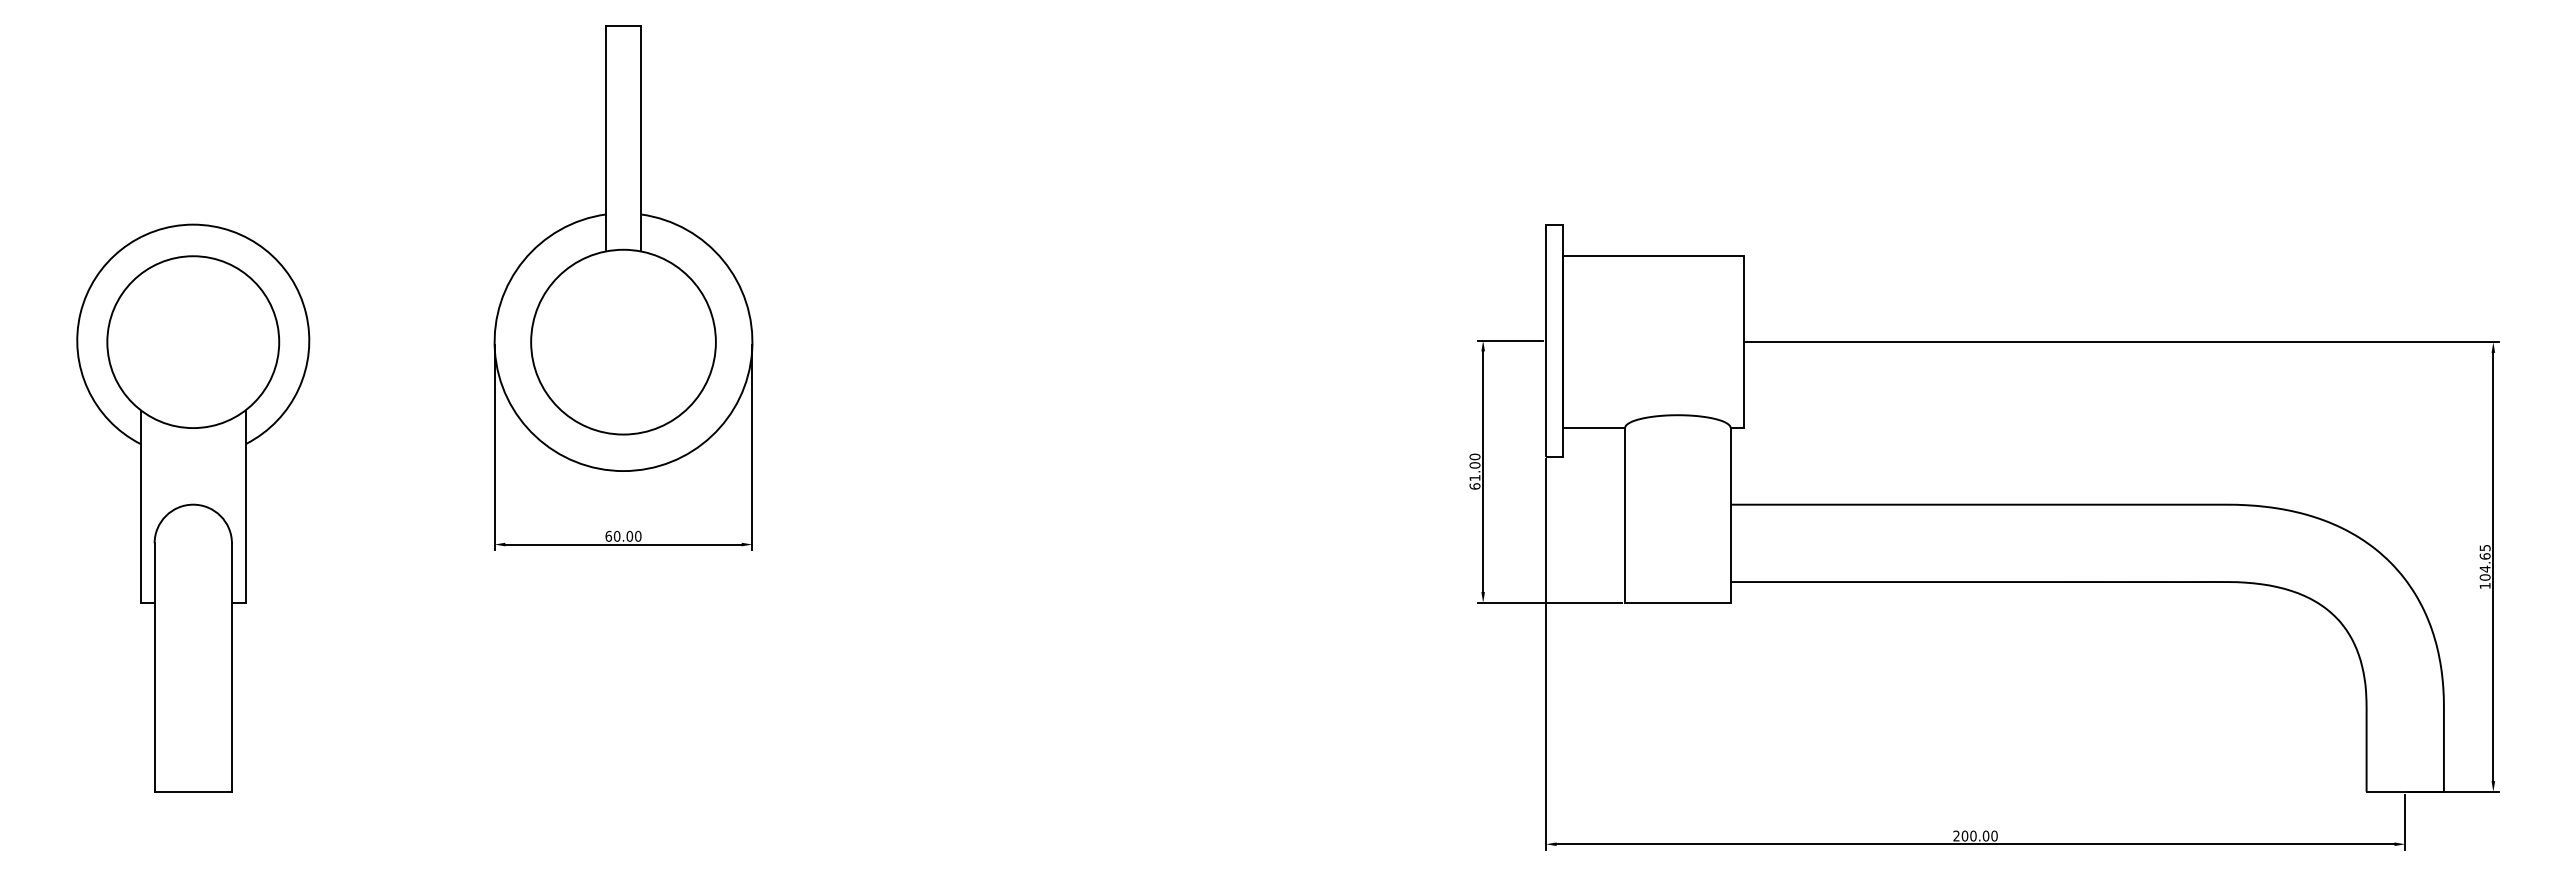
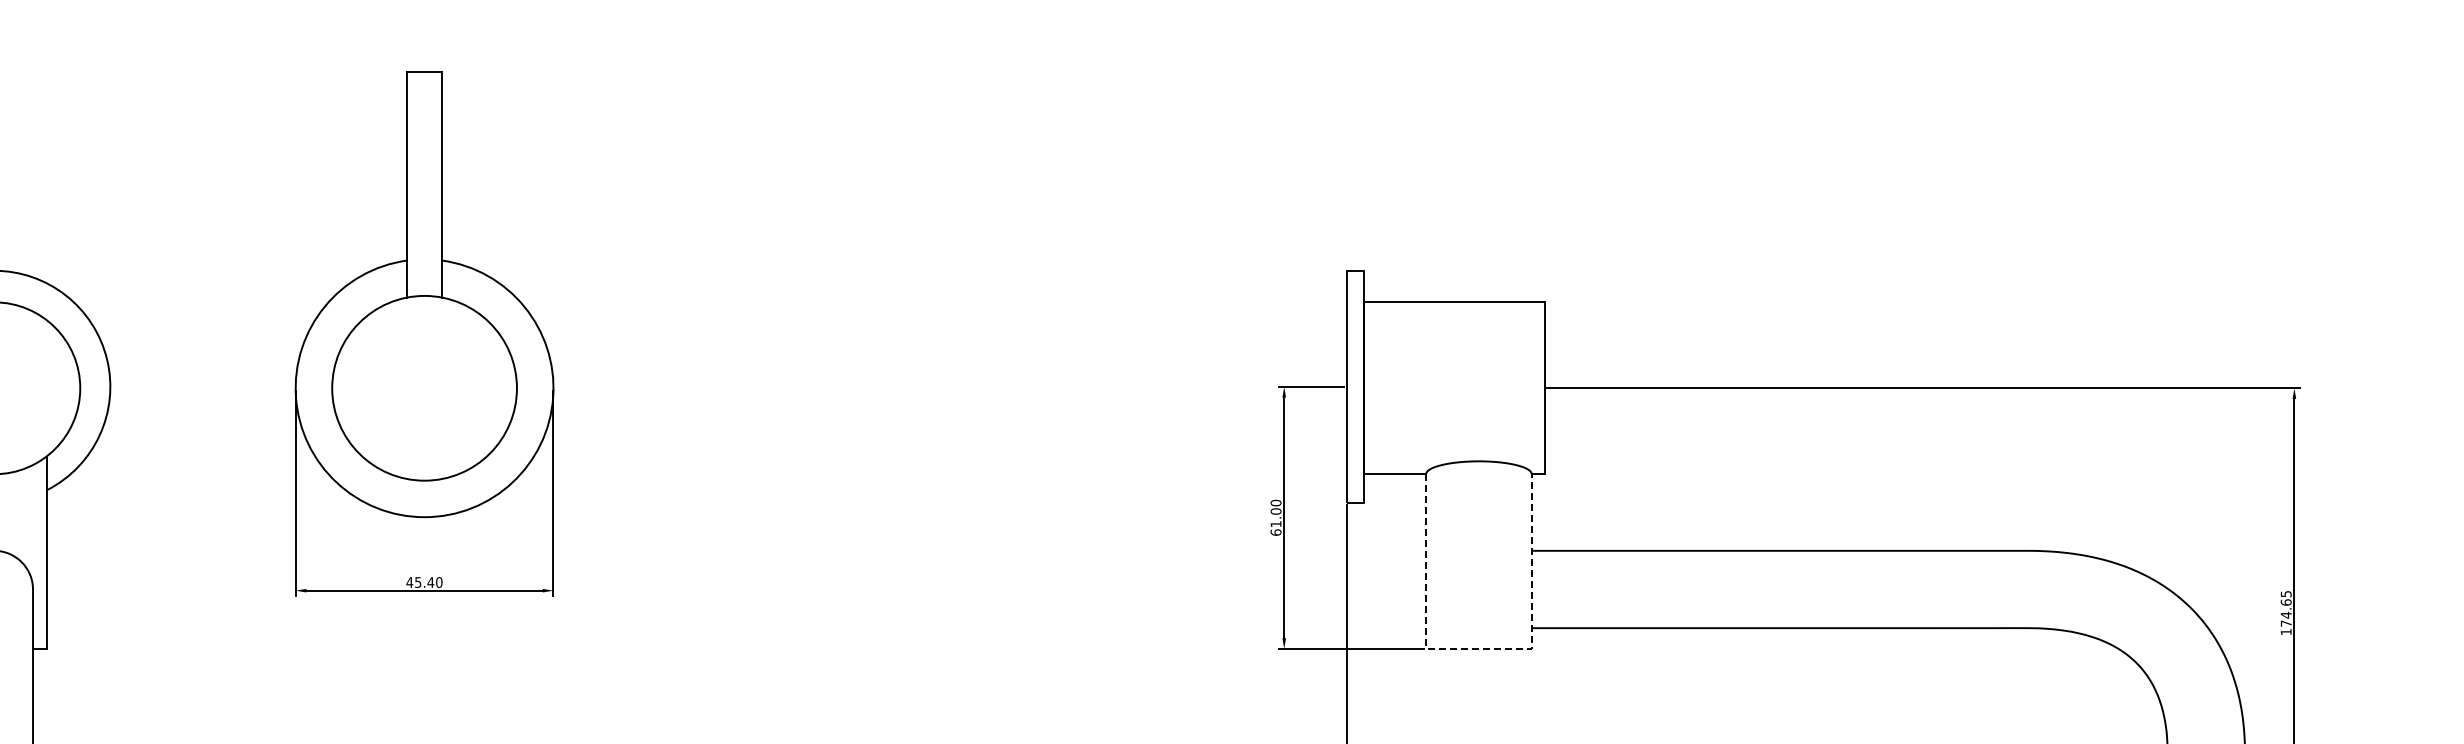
text: (619, 535) -> (420, 581), 60.00 -> 45.40
text: (2484, 577) -> (2285, 623), 104.65 -> 174.65
line: (1677, 602) -> (1478, 648), solid -> dashed

